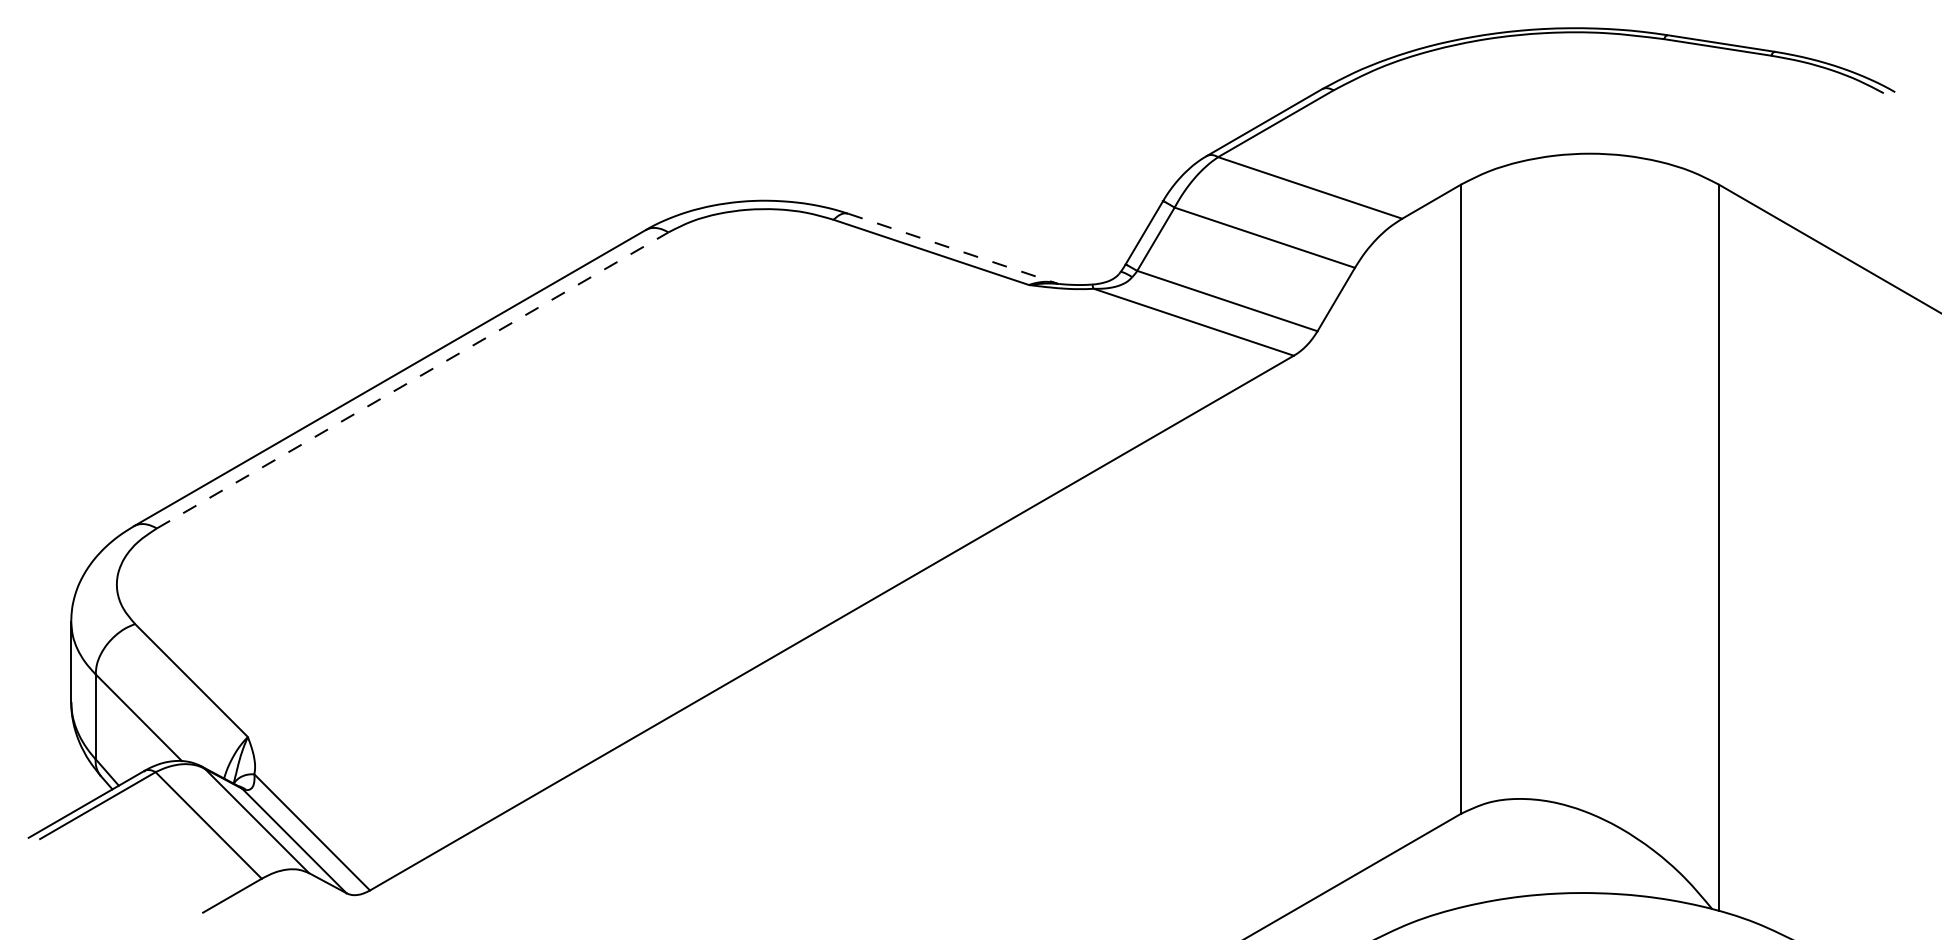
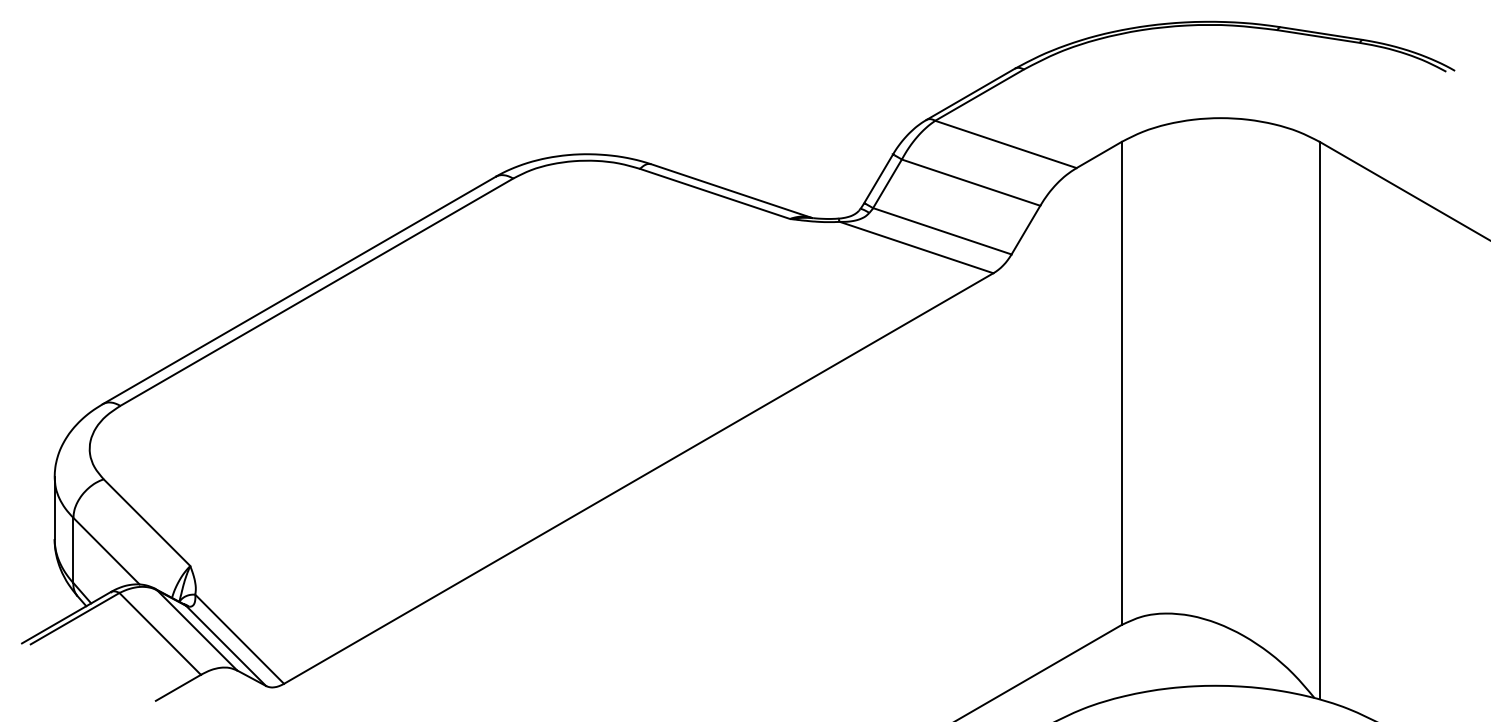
line: (953, 248) -> (732, 190), dashed -> solid
line: (412, 380) -> (316, 292), dashed -> solid

